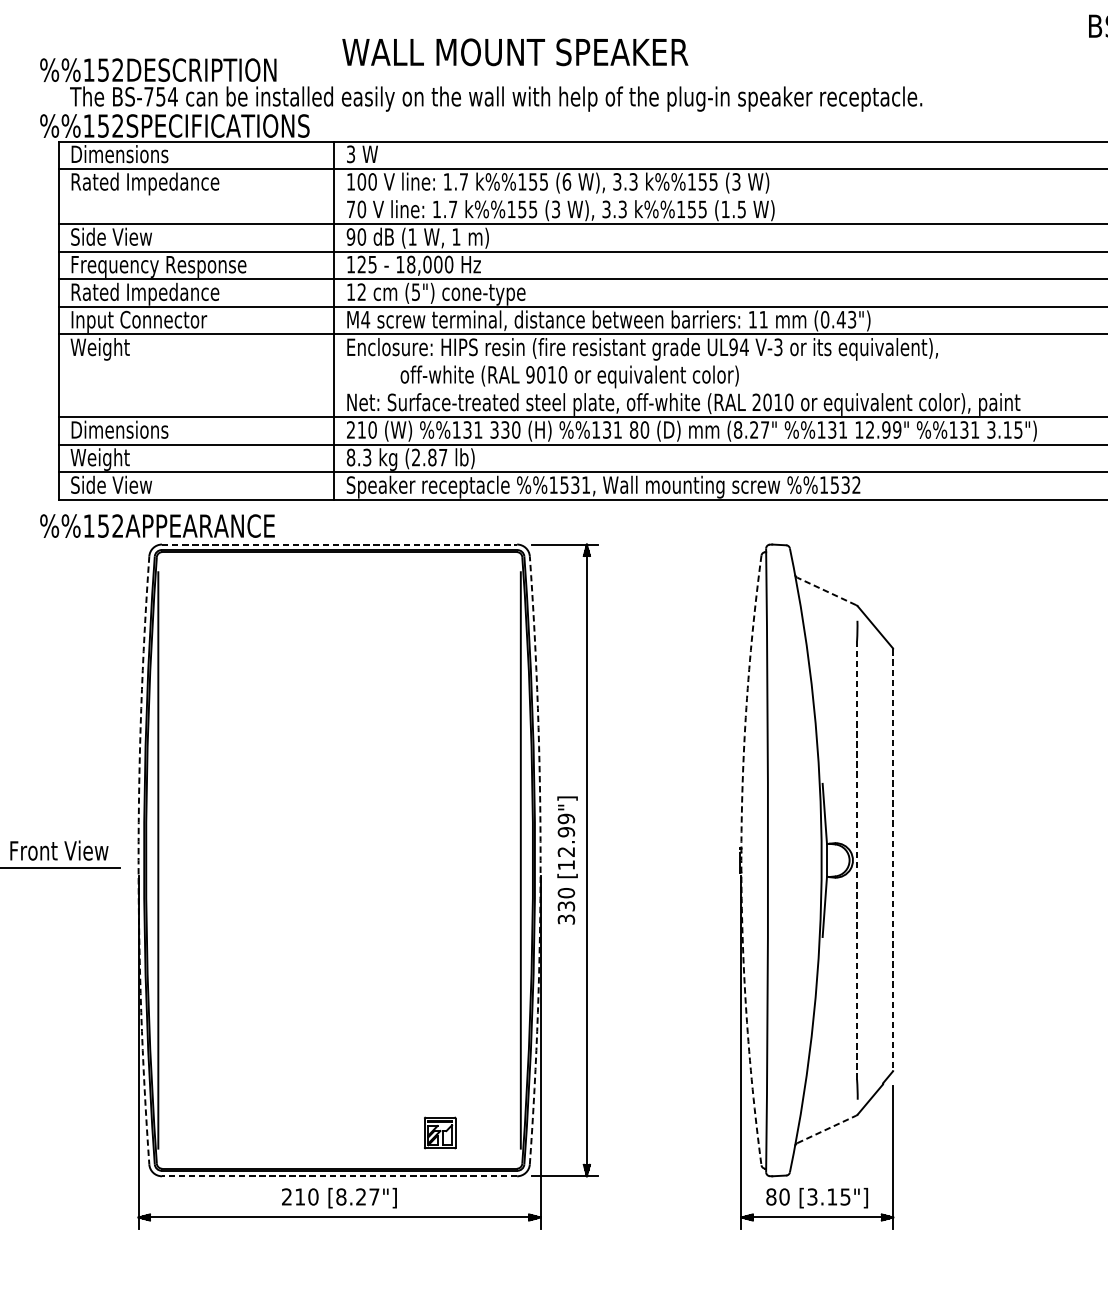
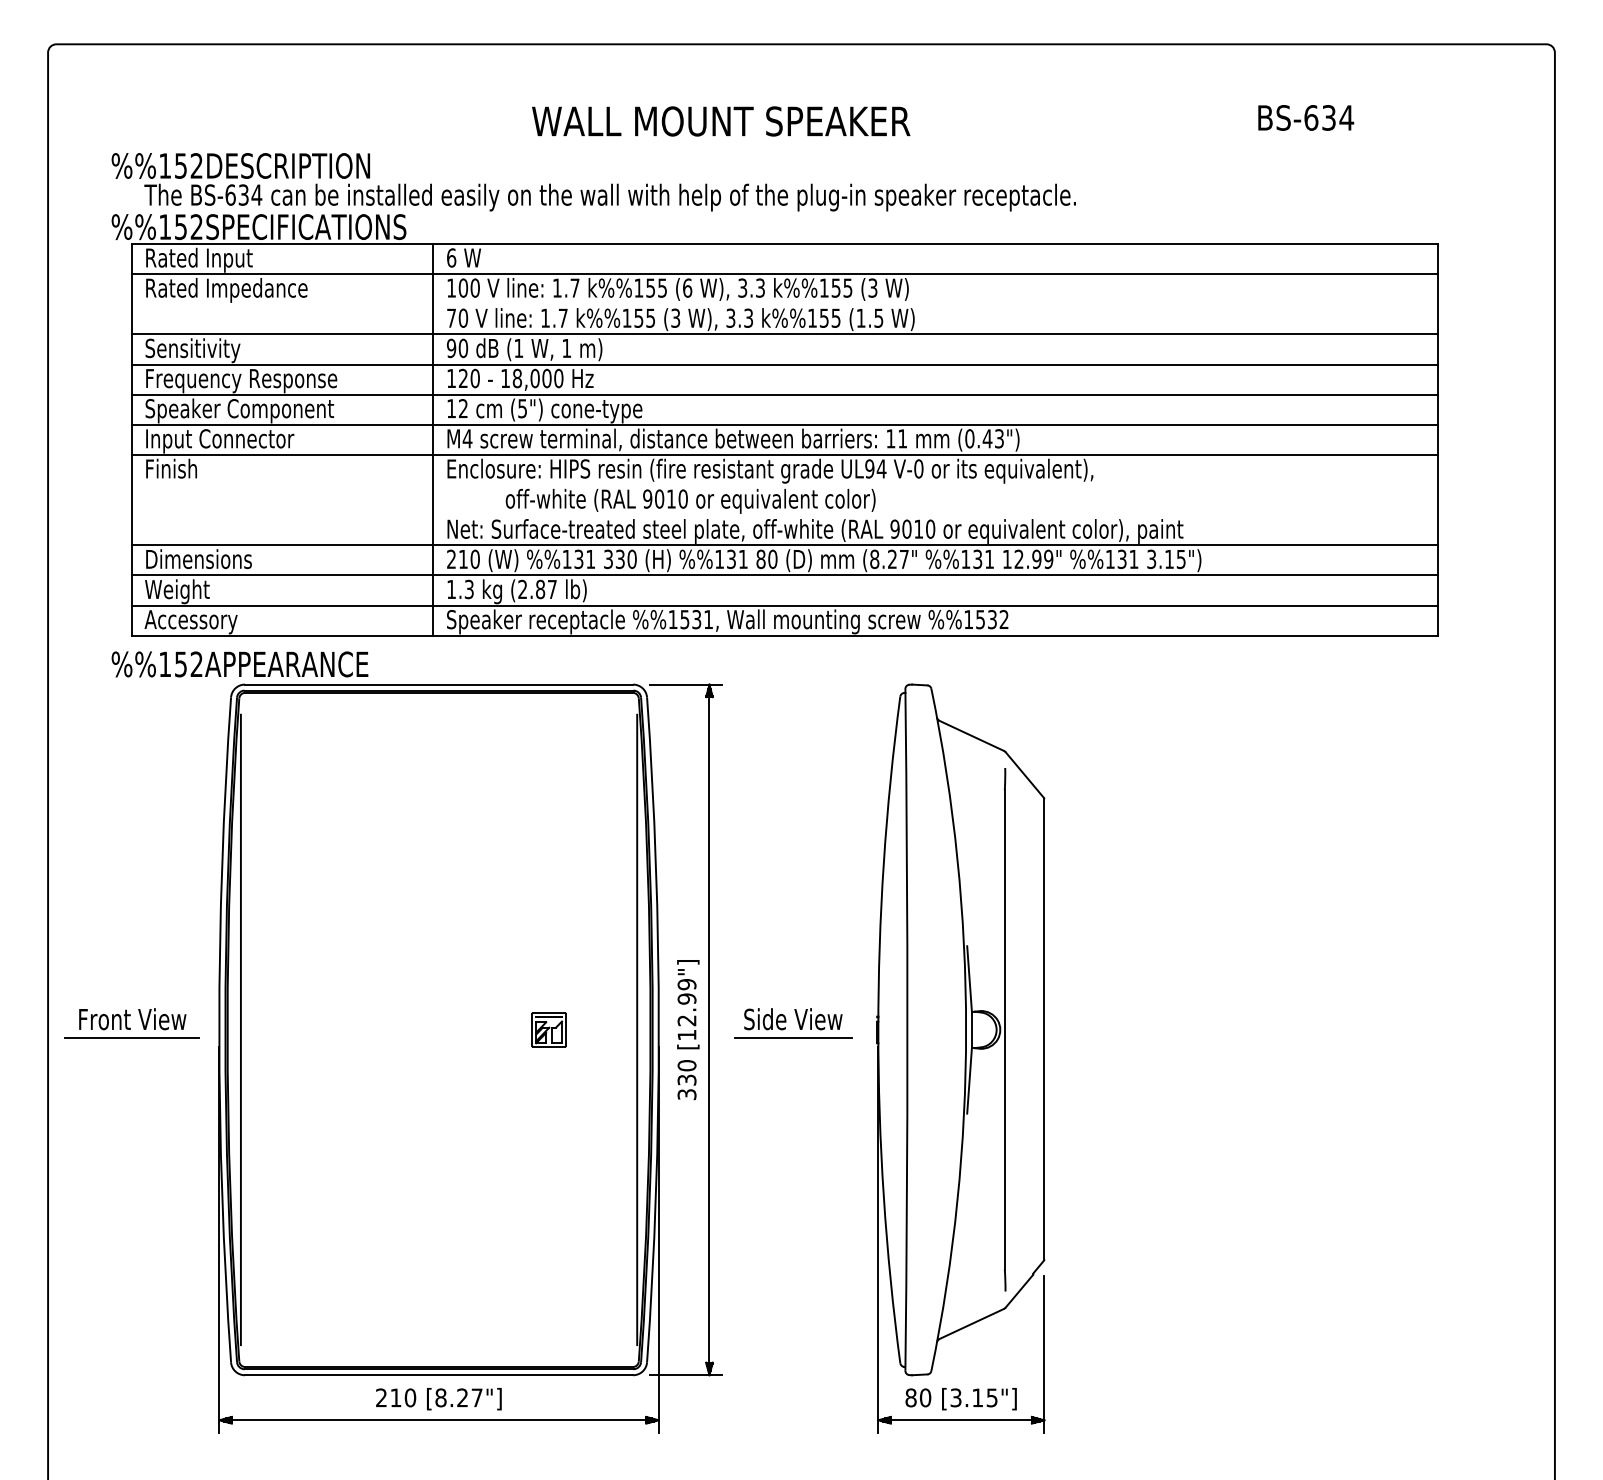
text: (515, 52) -> (721, 121), moved
text: (154, 96) -> (236, 194), BS-754 -> BS-634
text: (350, 153) -> (451, 257), 3 -> 6
text: (121, 155) -> (200, 259), Dimensions -> Rated Input
text: (119, 238) -> (198, 350), Side View -> Sensitivity
text: (371, 264) -> (474, 378), 125 -> 120
text: (157, 293) -> (239, 410), Rated Impedance -> Speaker Component
text: (778, 346) -> (918, 468), V-3 -> V-0
text: (100, 348) -> (177, 470), Weight -> Finish
text: (756, 401) -> (894, 528), 2010 -> 9010
text: (350, 457) -> (451, 589), 8.3 -> 1.3
text: (112, 486) -> (190, 621), Side View -> Accessory
line: (339, 544) -> (439, 684), dashed -> solid
line: (826, 591) -> (971, 735), dashed -> solid
part: (663, 854) -> (793, 1023), added
arc: (138, 860) -> (219, 1029), dashed -> solid
arc: (540, 860) -> (658, 1029), dashed -> solid
arc: (741, 860) -> (878, 1029), dashed -> solid
line: (856, 860) -> (1004, 1029), dashed -> solid
line: (893, 860) -> (1044, 1029), dashed -> solid
line: (827, 1128) -> (972, 1323), dashed -> solid
part: (439, 1132) -> (548, 1029), moved
line: (339, 1176) -> (438, 1375), dashed -> solid

